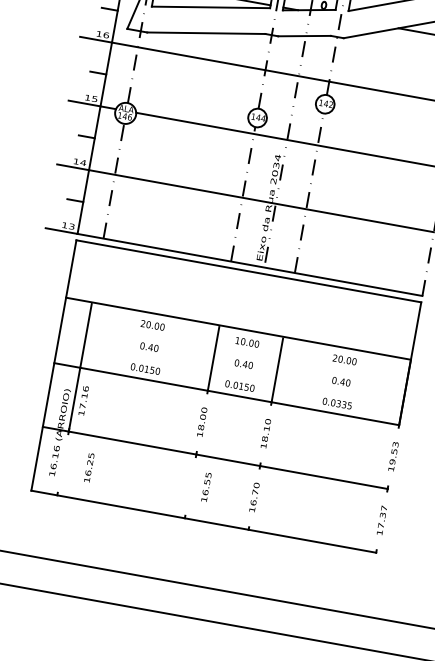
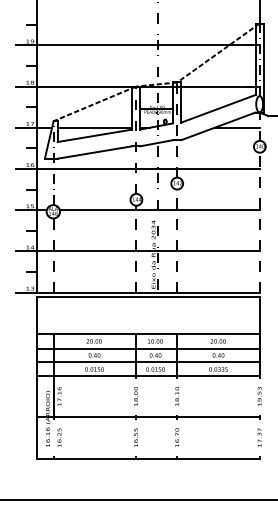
line: (233, 351) -> (147, 348), added
line: (229, 372) -> (147, 362), added
text: (89, 467) -> (59, 437), moved
text: (205, 486) -> (135, 437), moved

